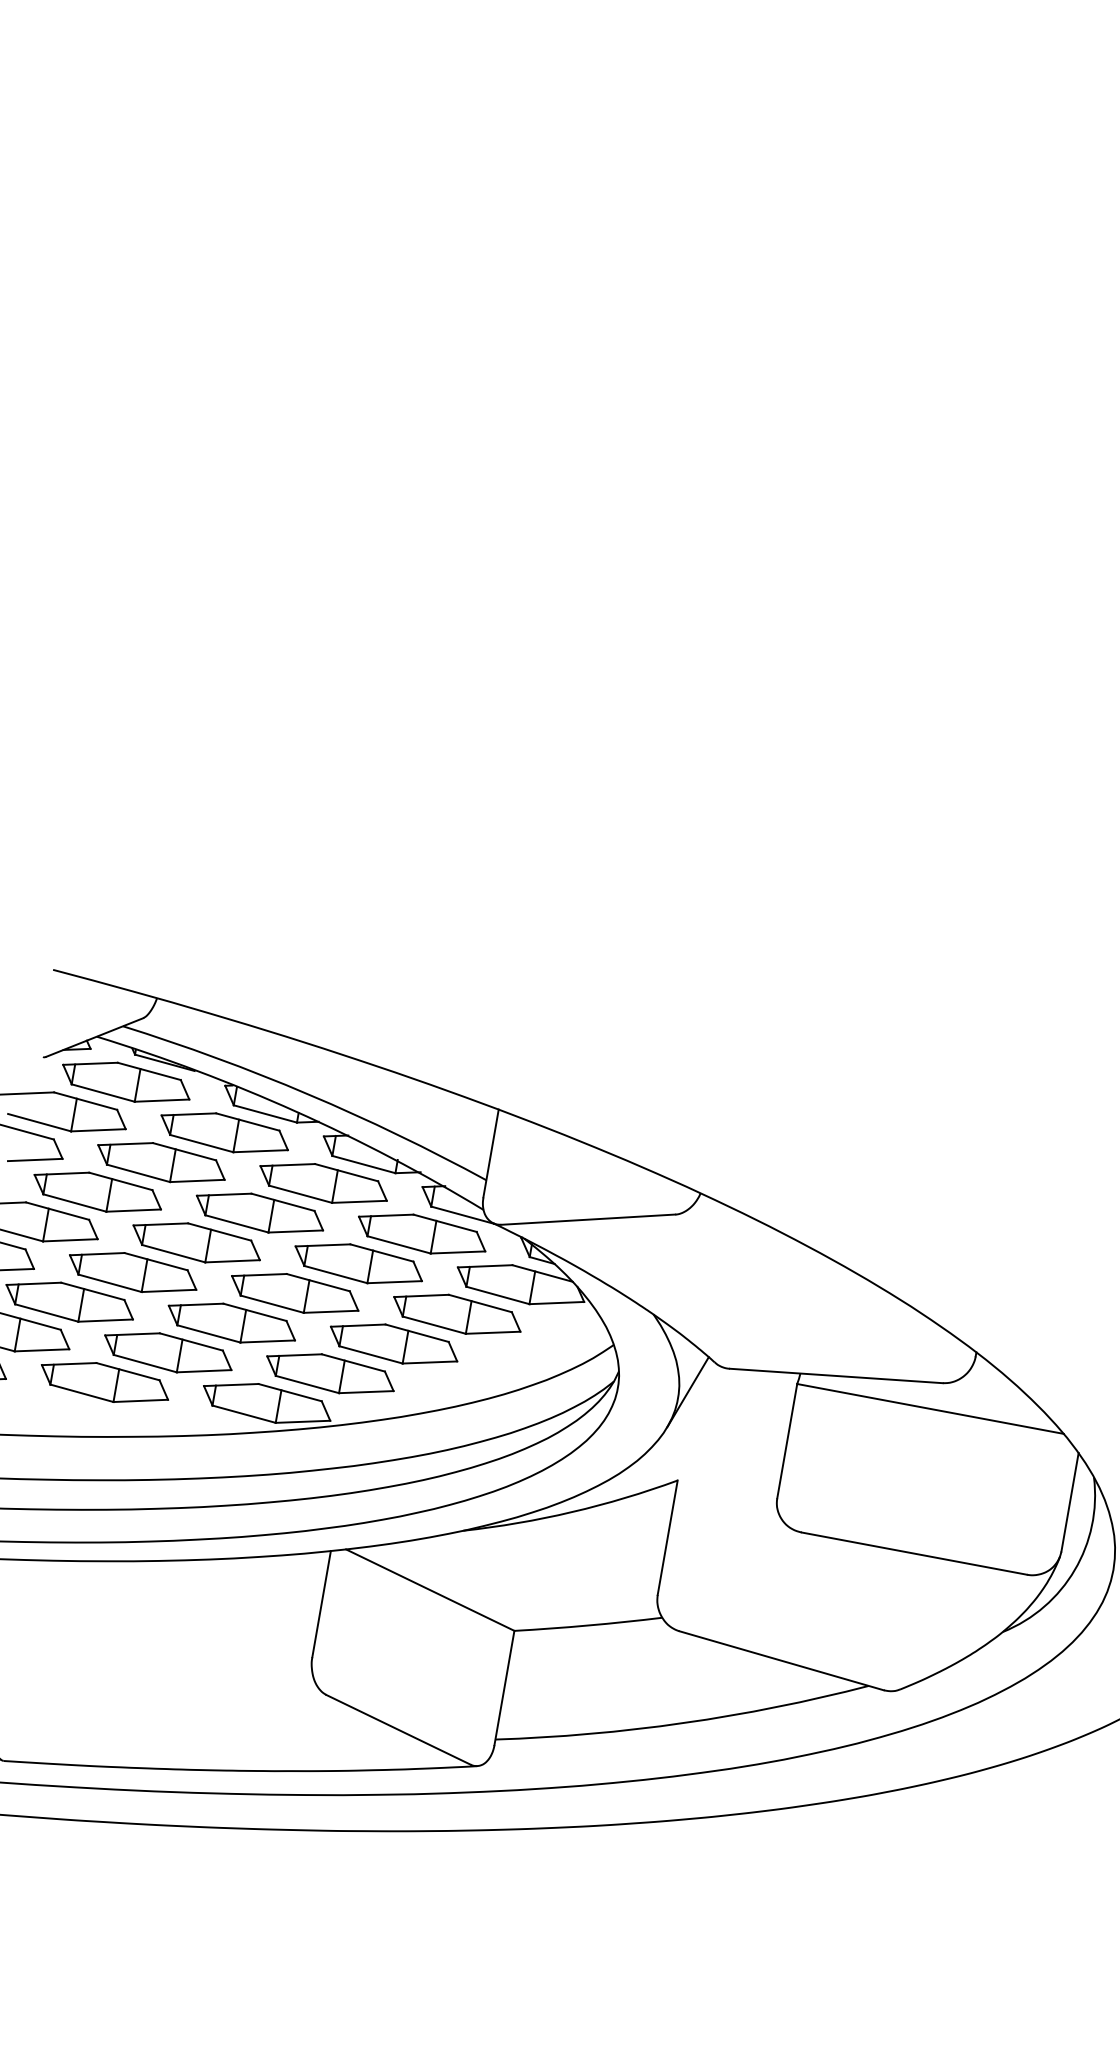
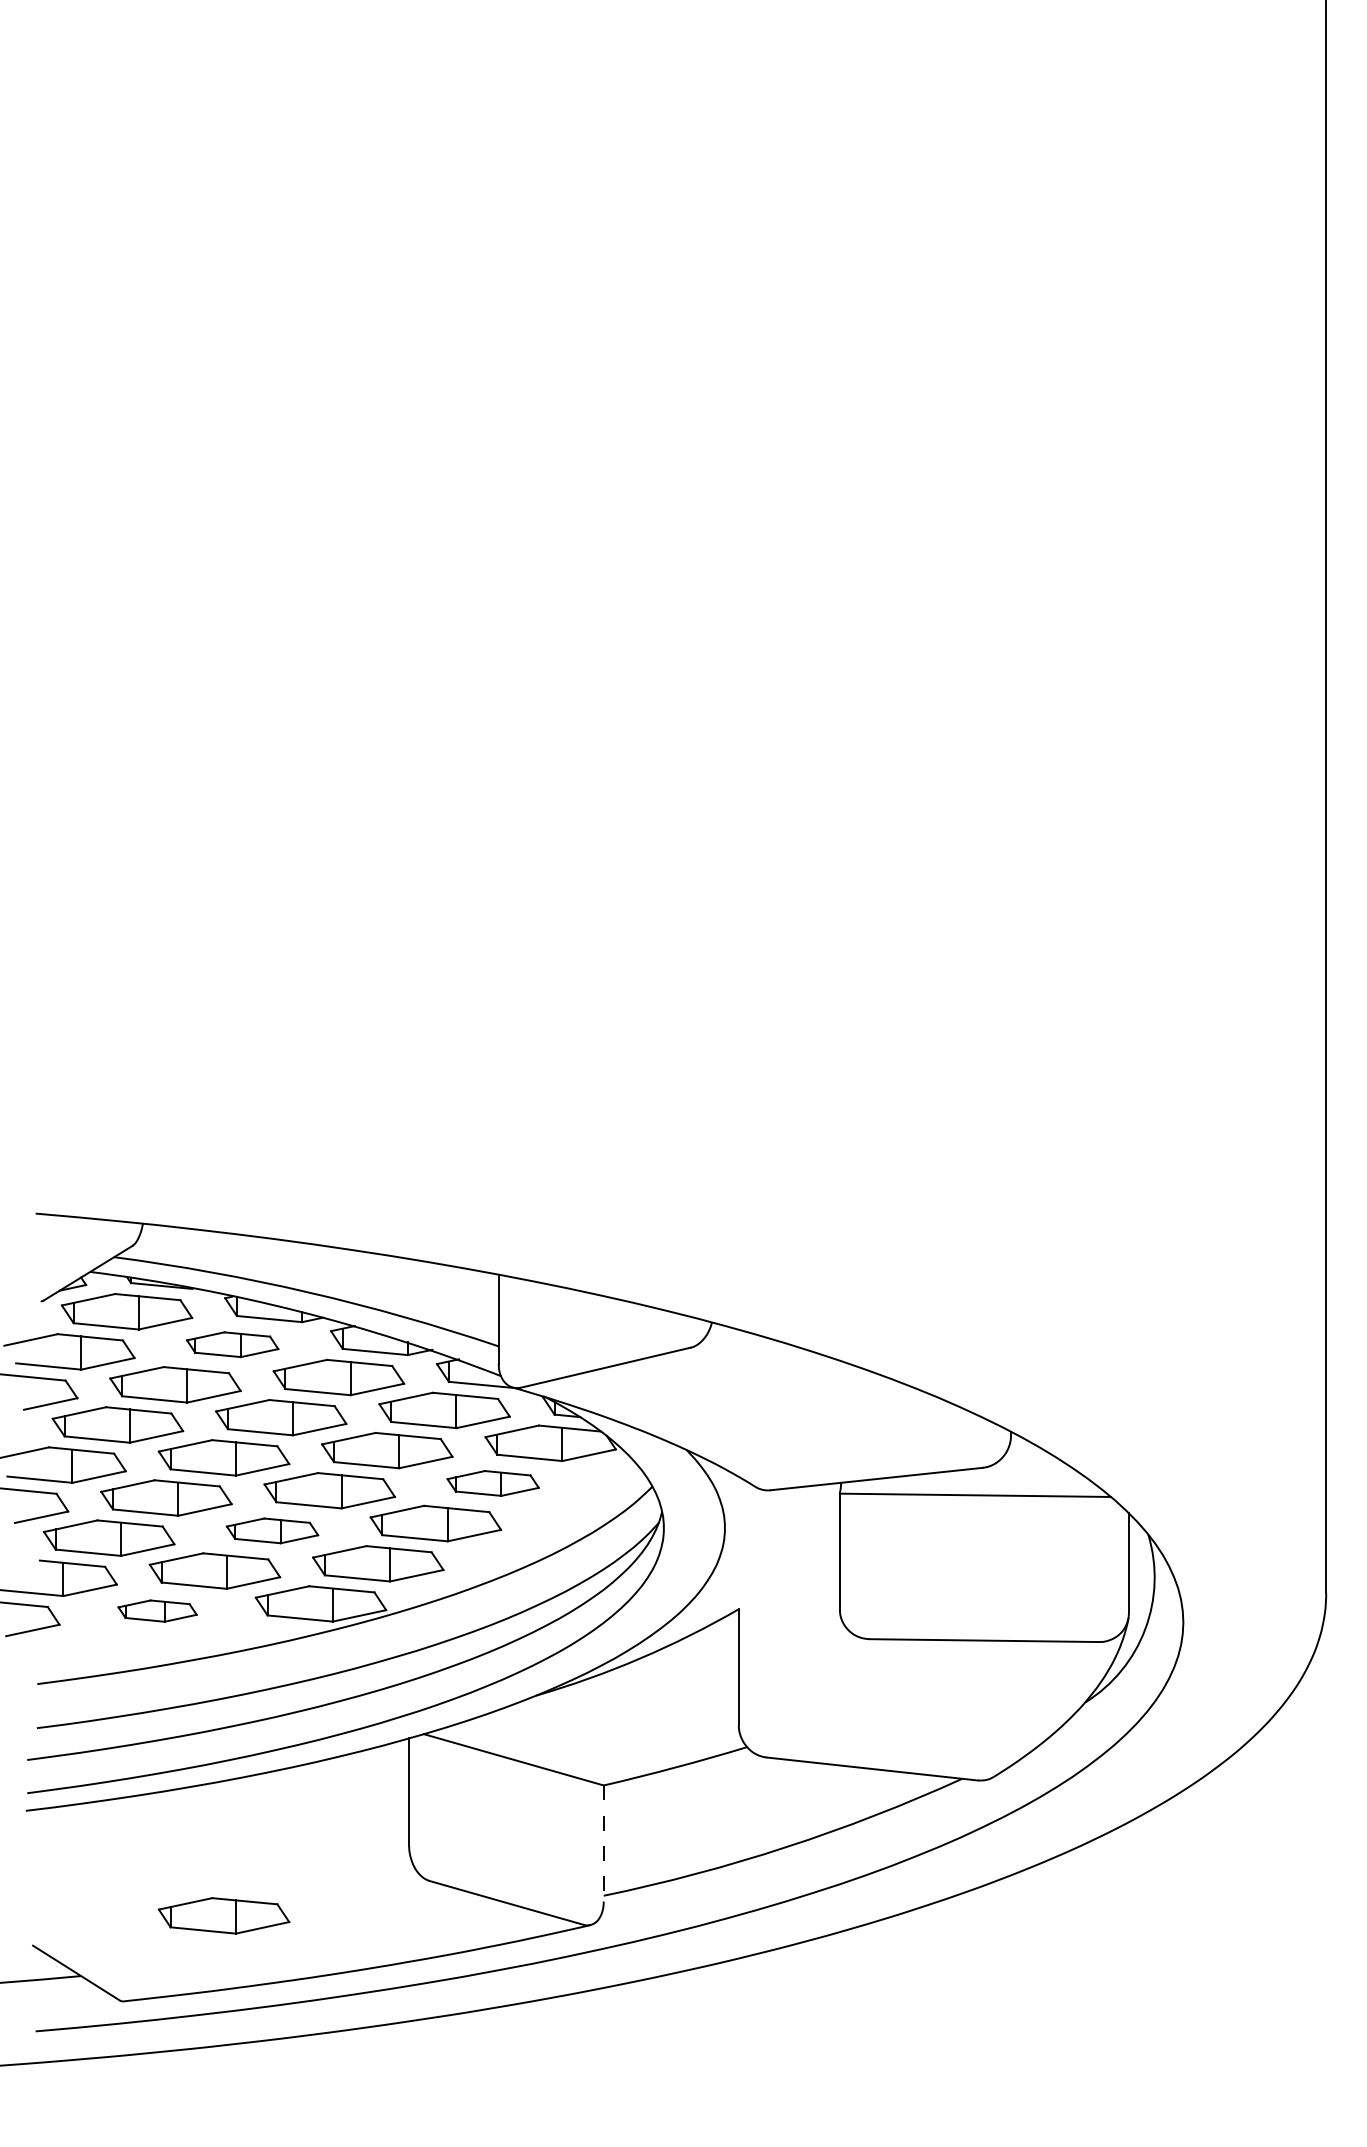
part: (224, 1132) -> (232, 1344), size x0.7
part: (457, 1314) -> (493, 1483), size x0.7
part: (231, 1322) -> (272, 1530), size x0.7
part: (104, 1381) -> (157, 1610), size x0.6
line: (687, 1392) -> (733, 1520), removed
line: (504, 1687) -> (603, 1843), solid -> dashed
part: (117, 1693) -> (223, 1915), added

